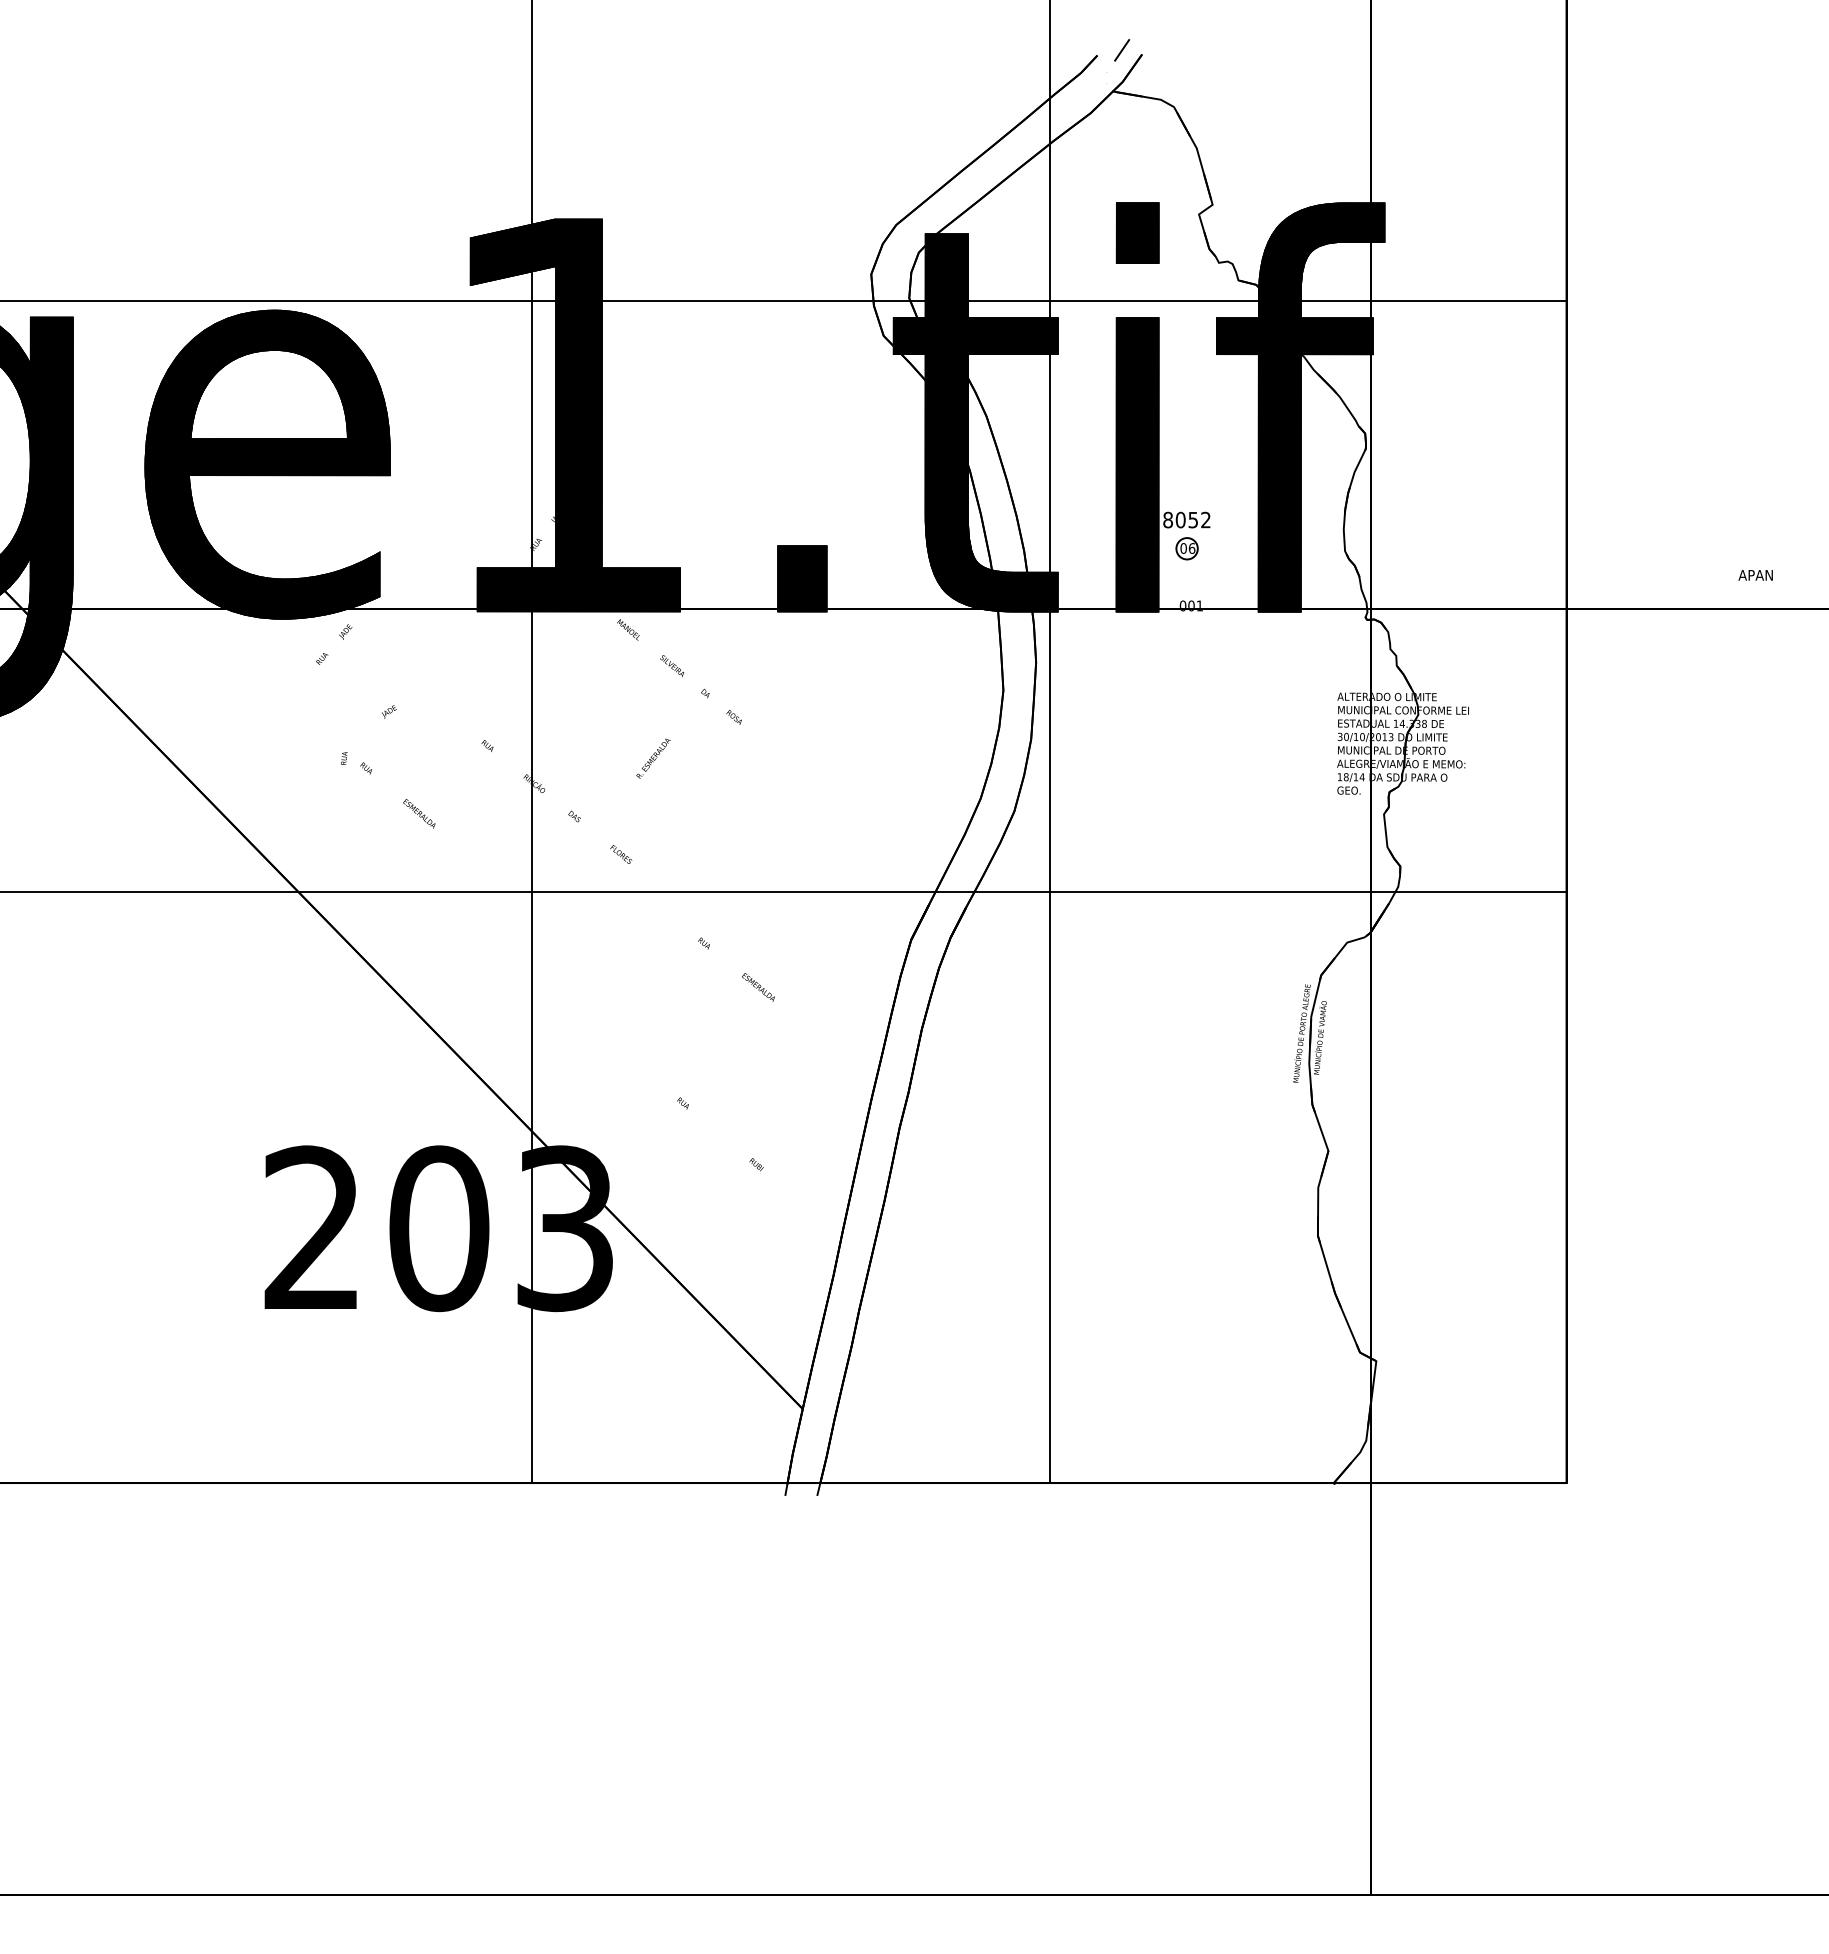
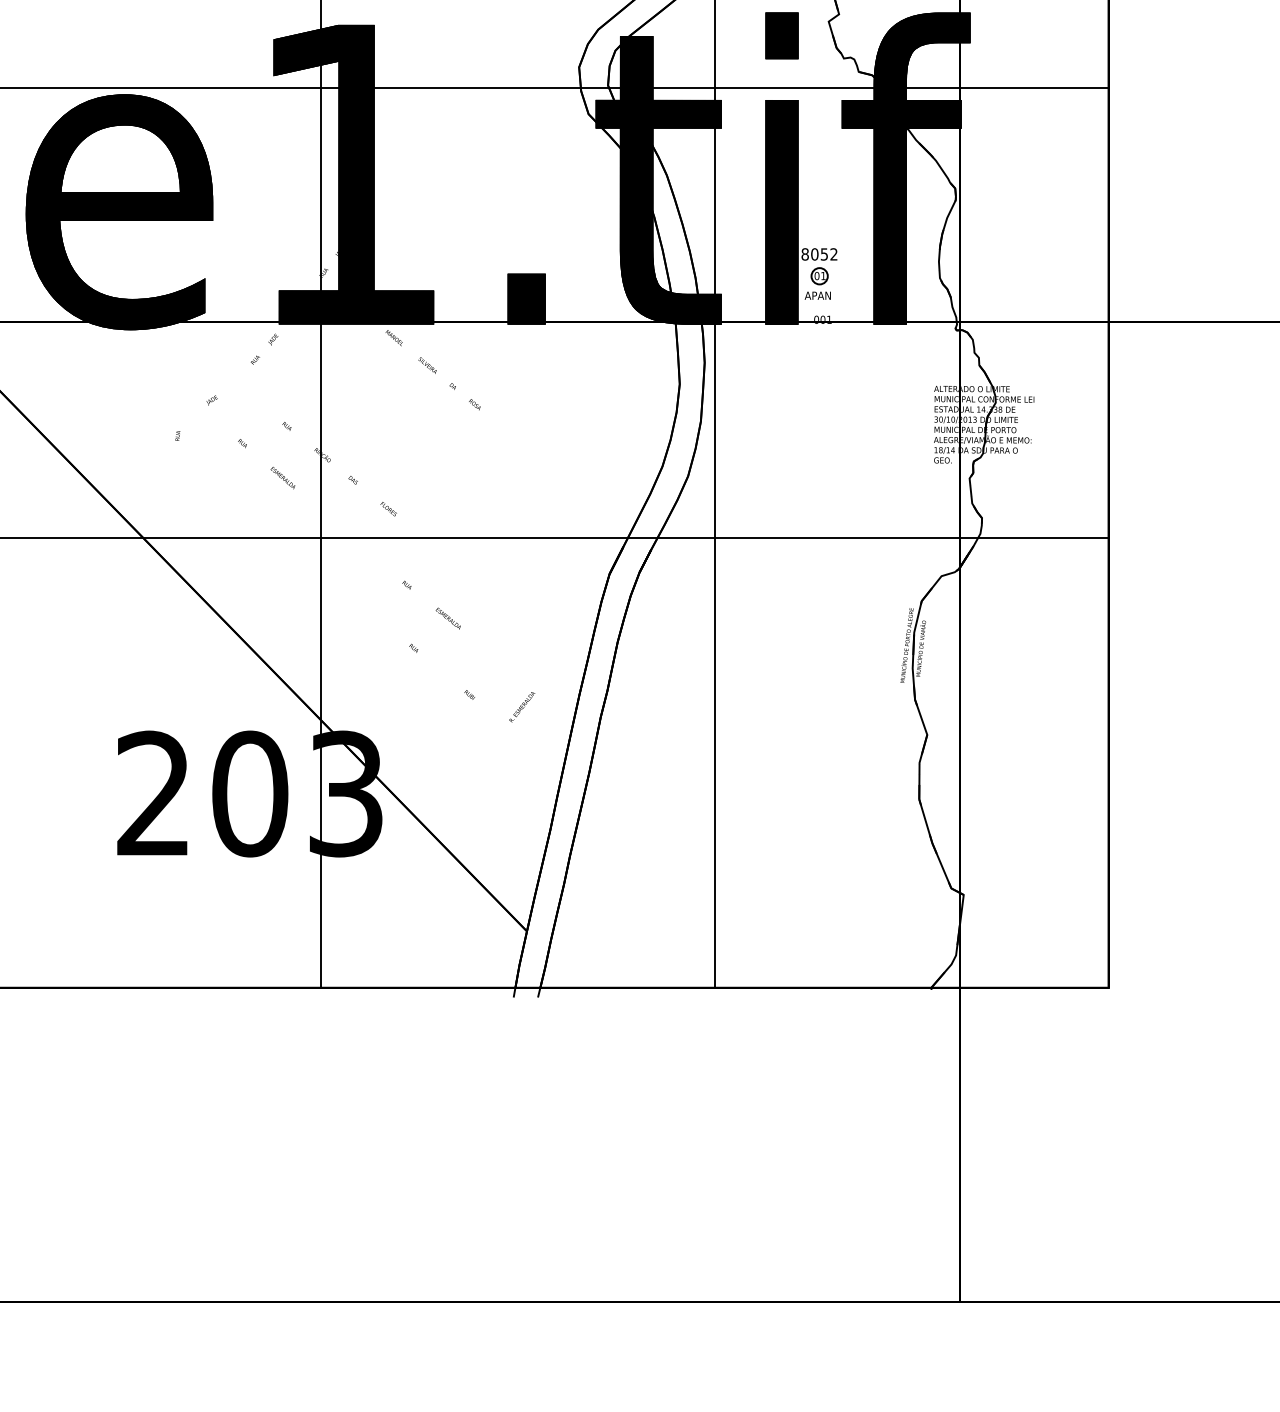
text: (1191, 548) -> (823, 276), 06 -> 01
text: (1755, 575) -> (817, 295), moved
text: (334, 644) -> (264, 349), moved
text: (653, 758) -> (522, 707), moved
text: (397, 795) -> (266, 464), moved
text: (736, 969) -> (431, 605), moved
text: (720, 1134) -> (442, 672), moved

